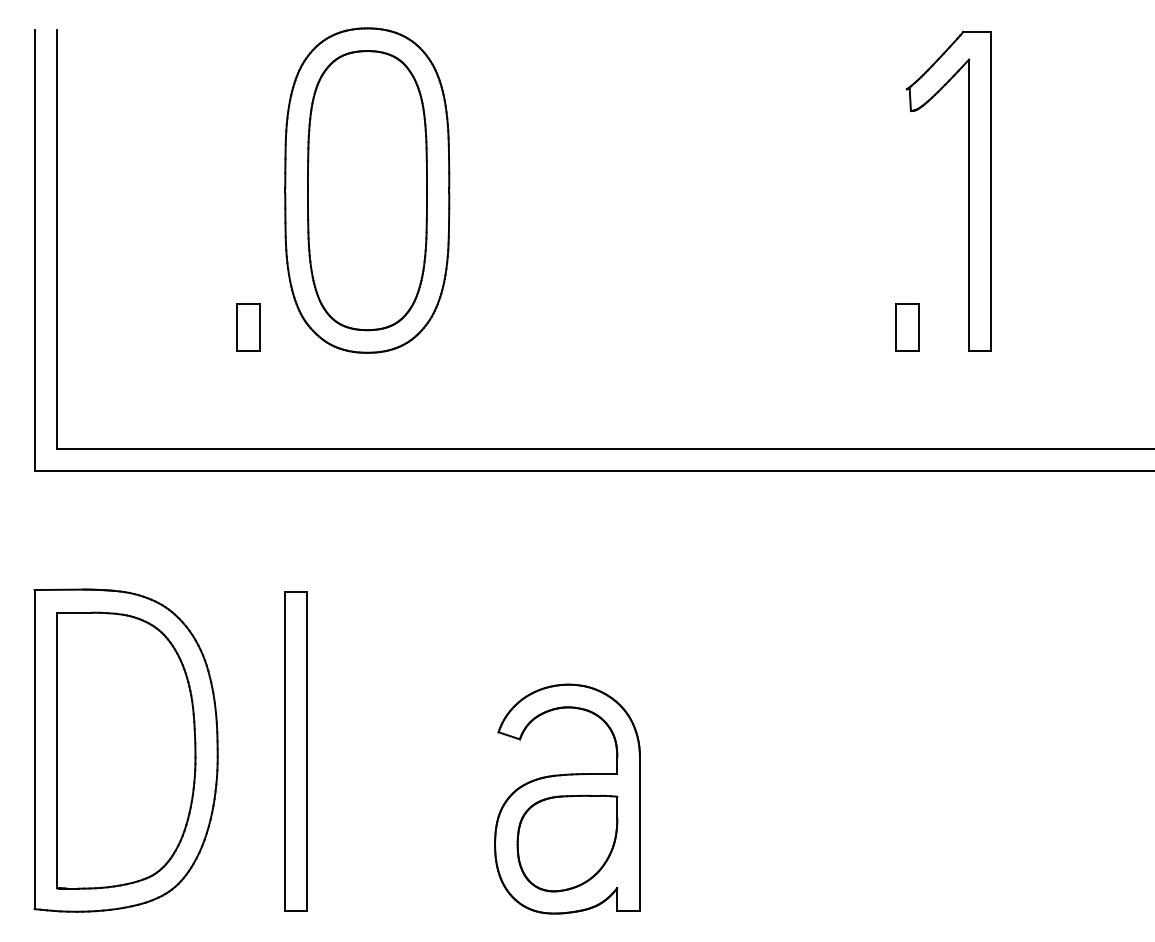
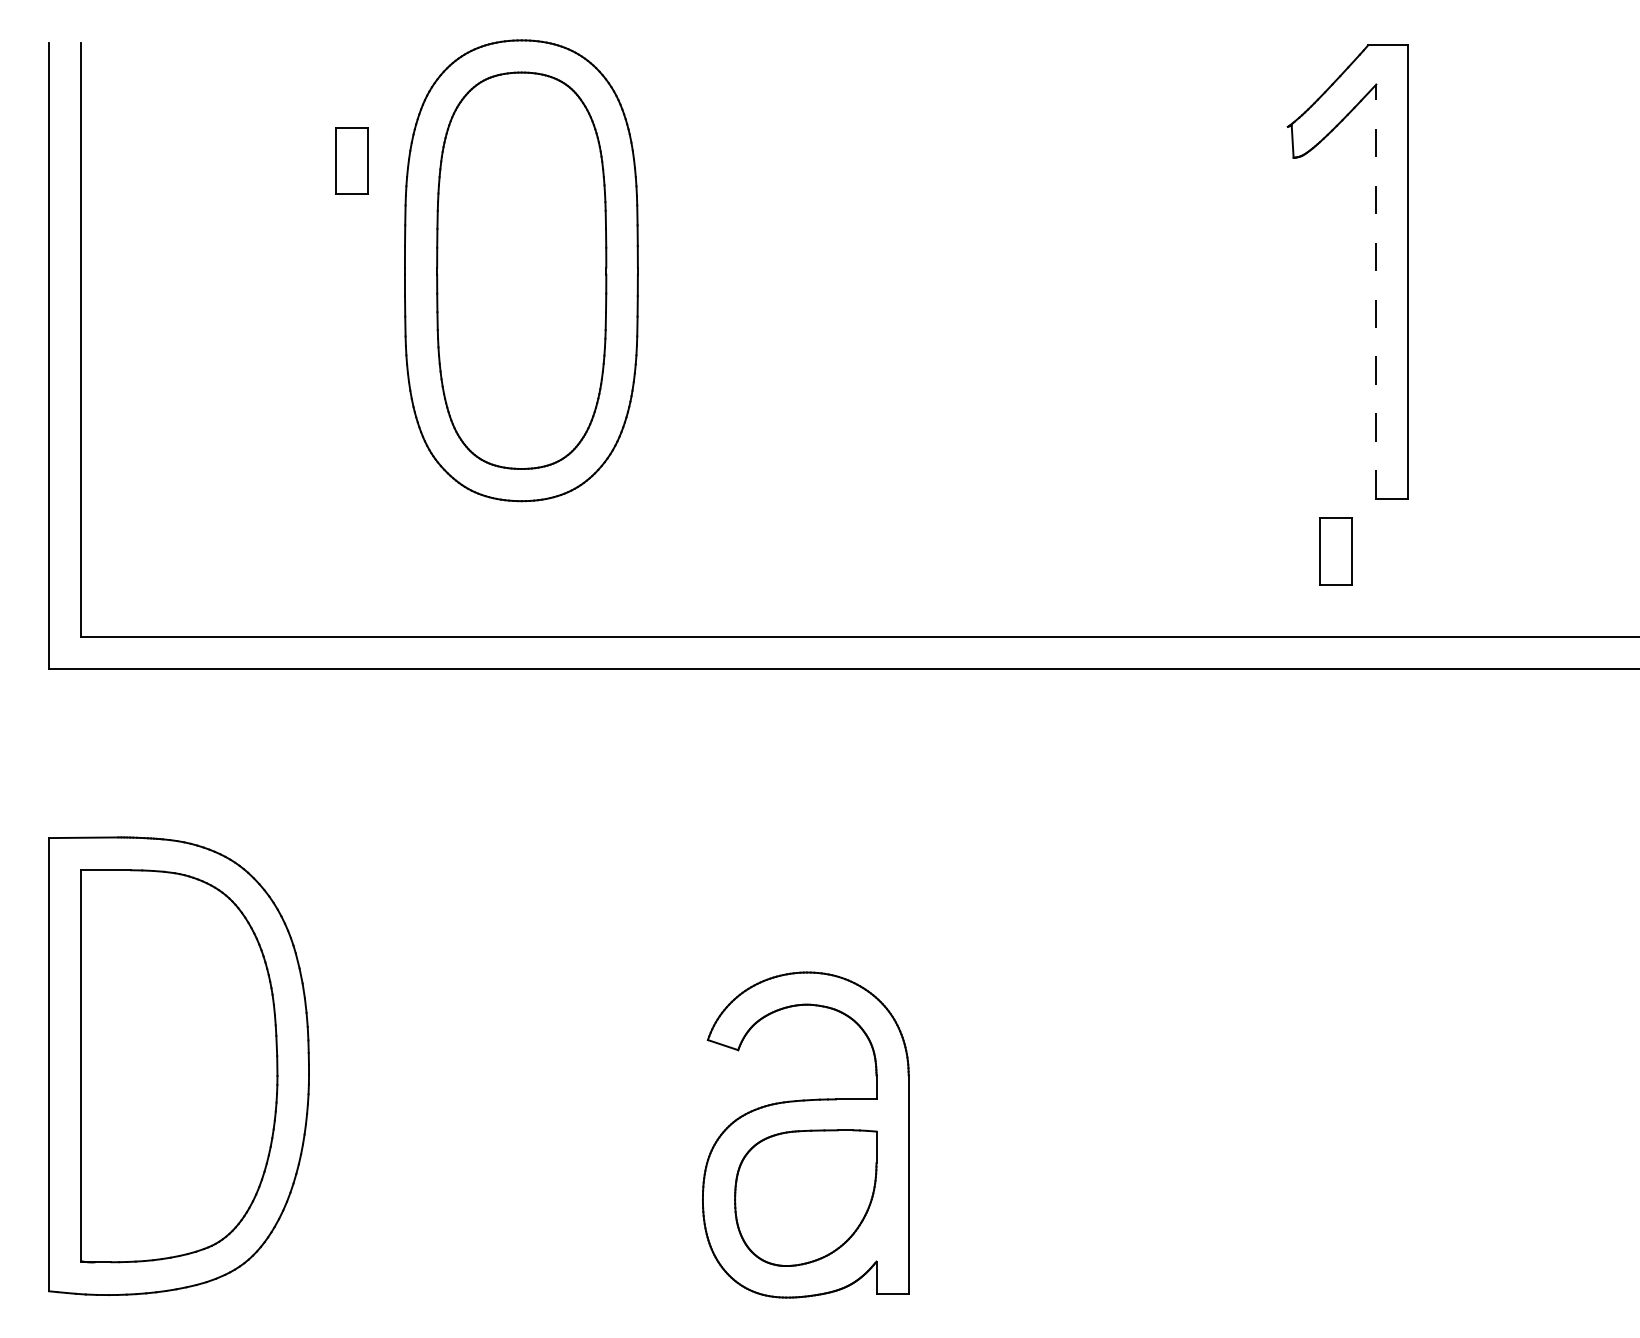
line: (969, 205) -> (1376, 291), solid -> dashed
part: (248, 327) -> (352, 161), moved
part: (907, 327) -> (1335, 551), moved
part: (295, 751) -> (419, 1067), removed

